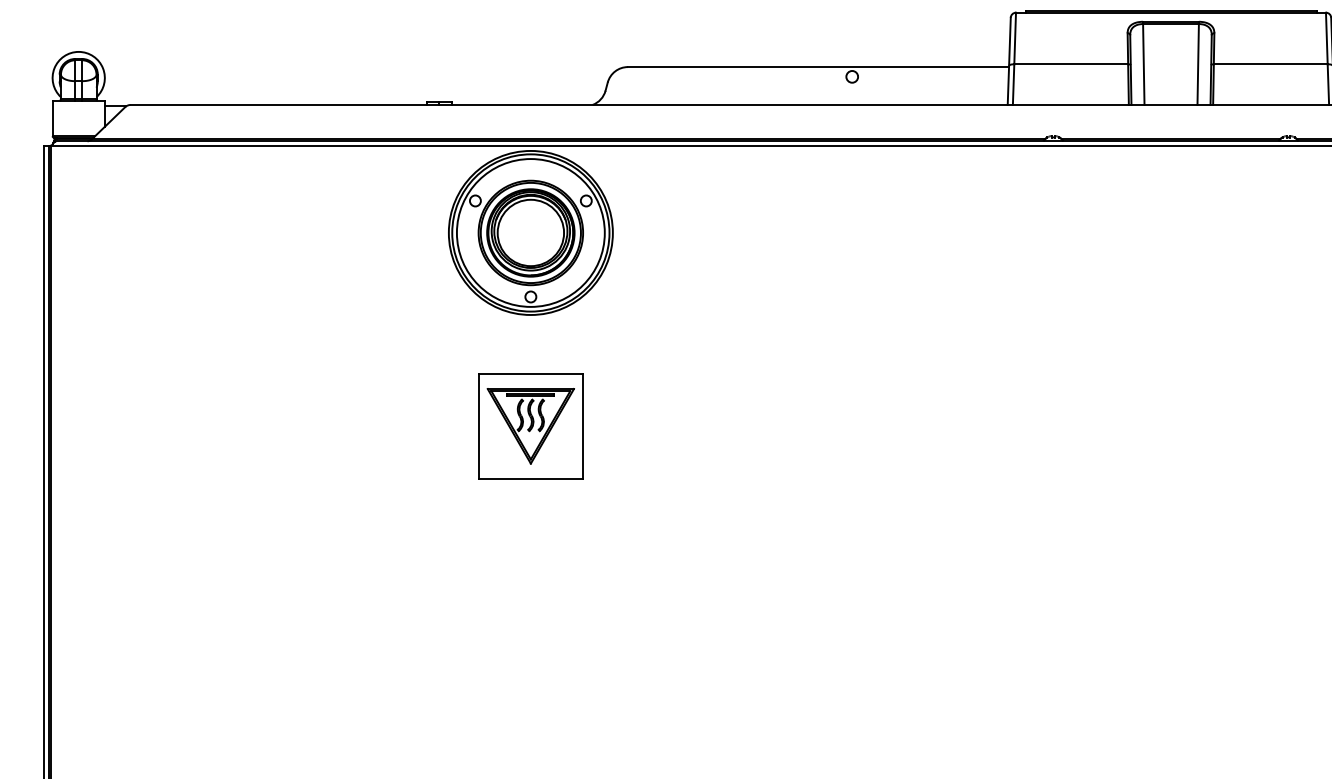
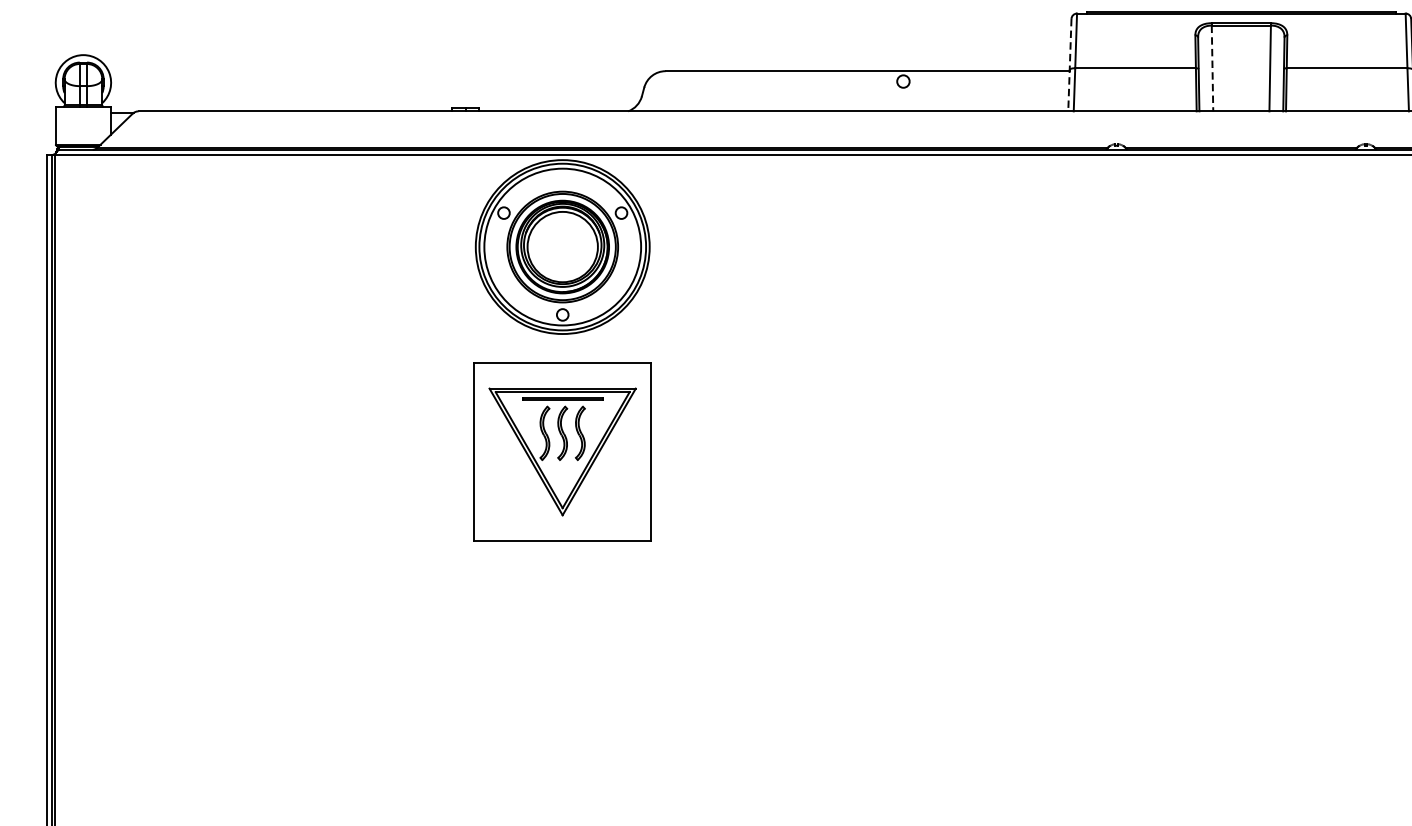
line: (1009, 61) -> (1070, 65), solid -> dashed
line: (1143, 65) -> (1212, 69), solid -> dashed
part: (530, 426) -> (562, 452), size x1.6

